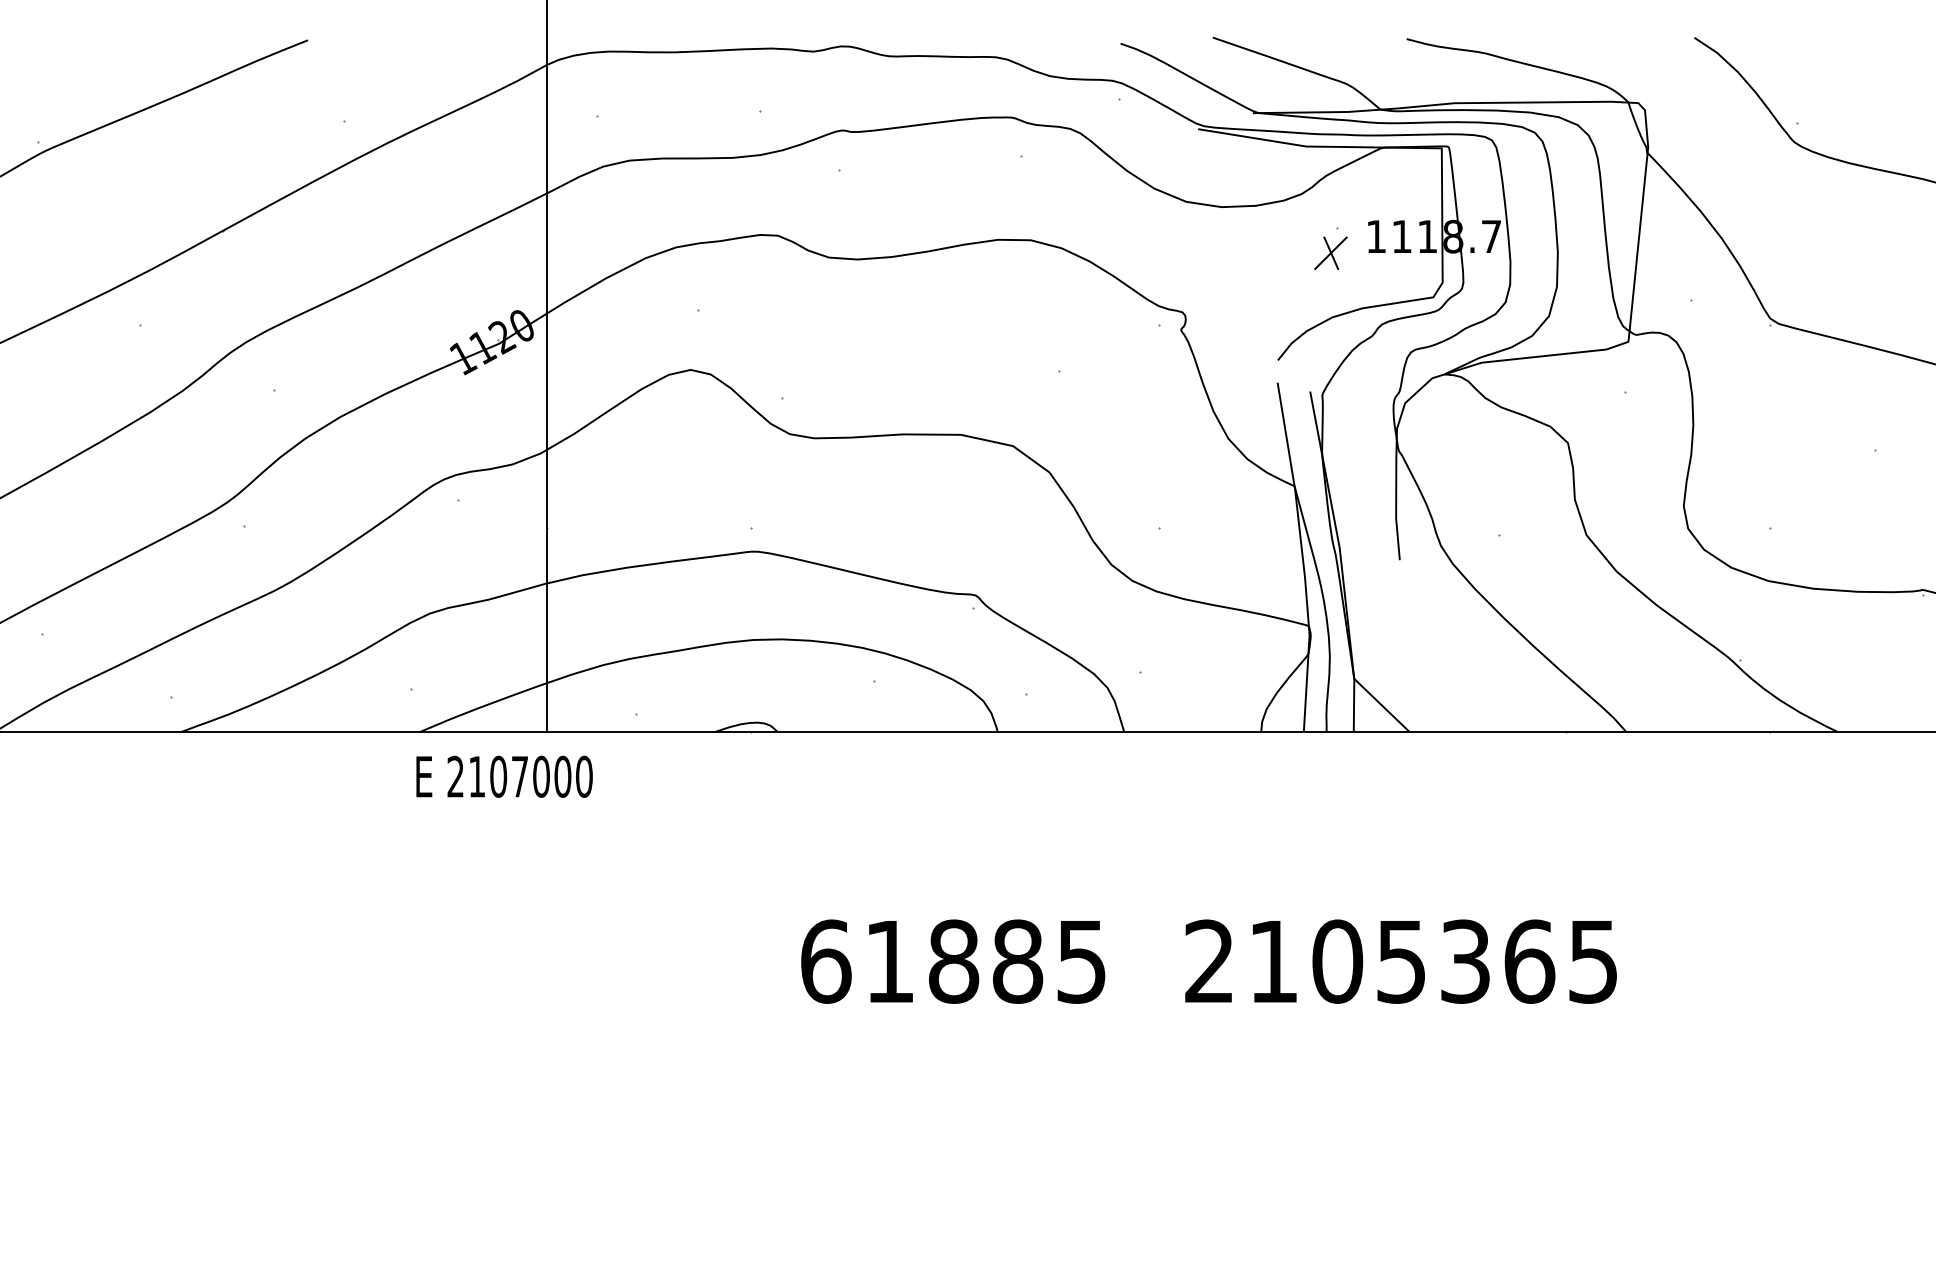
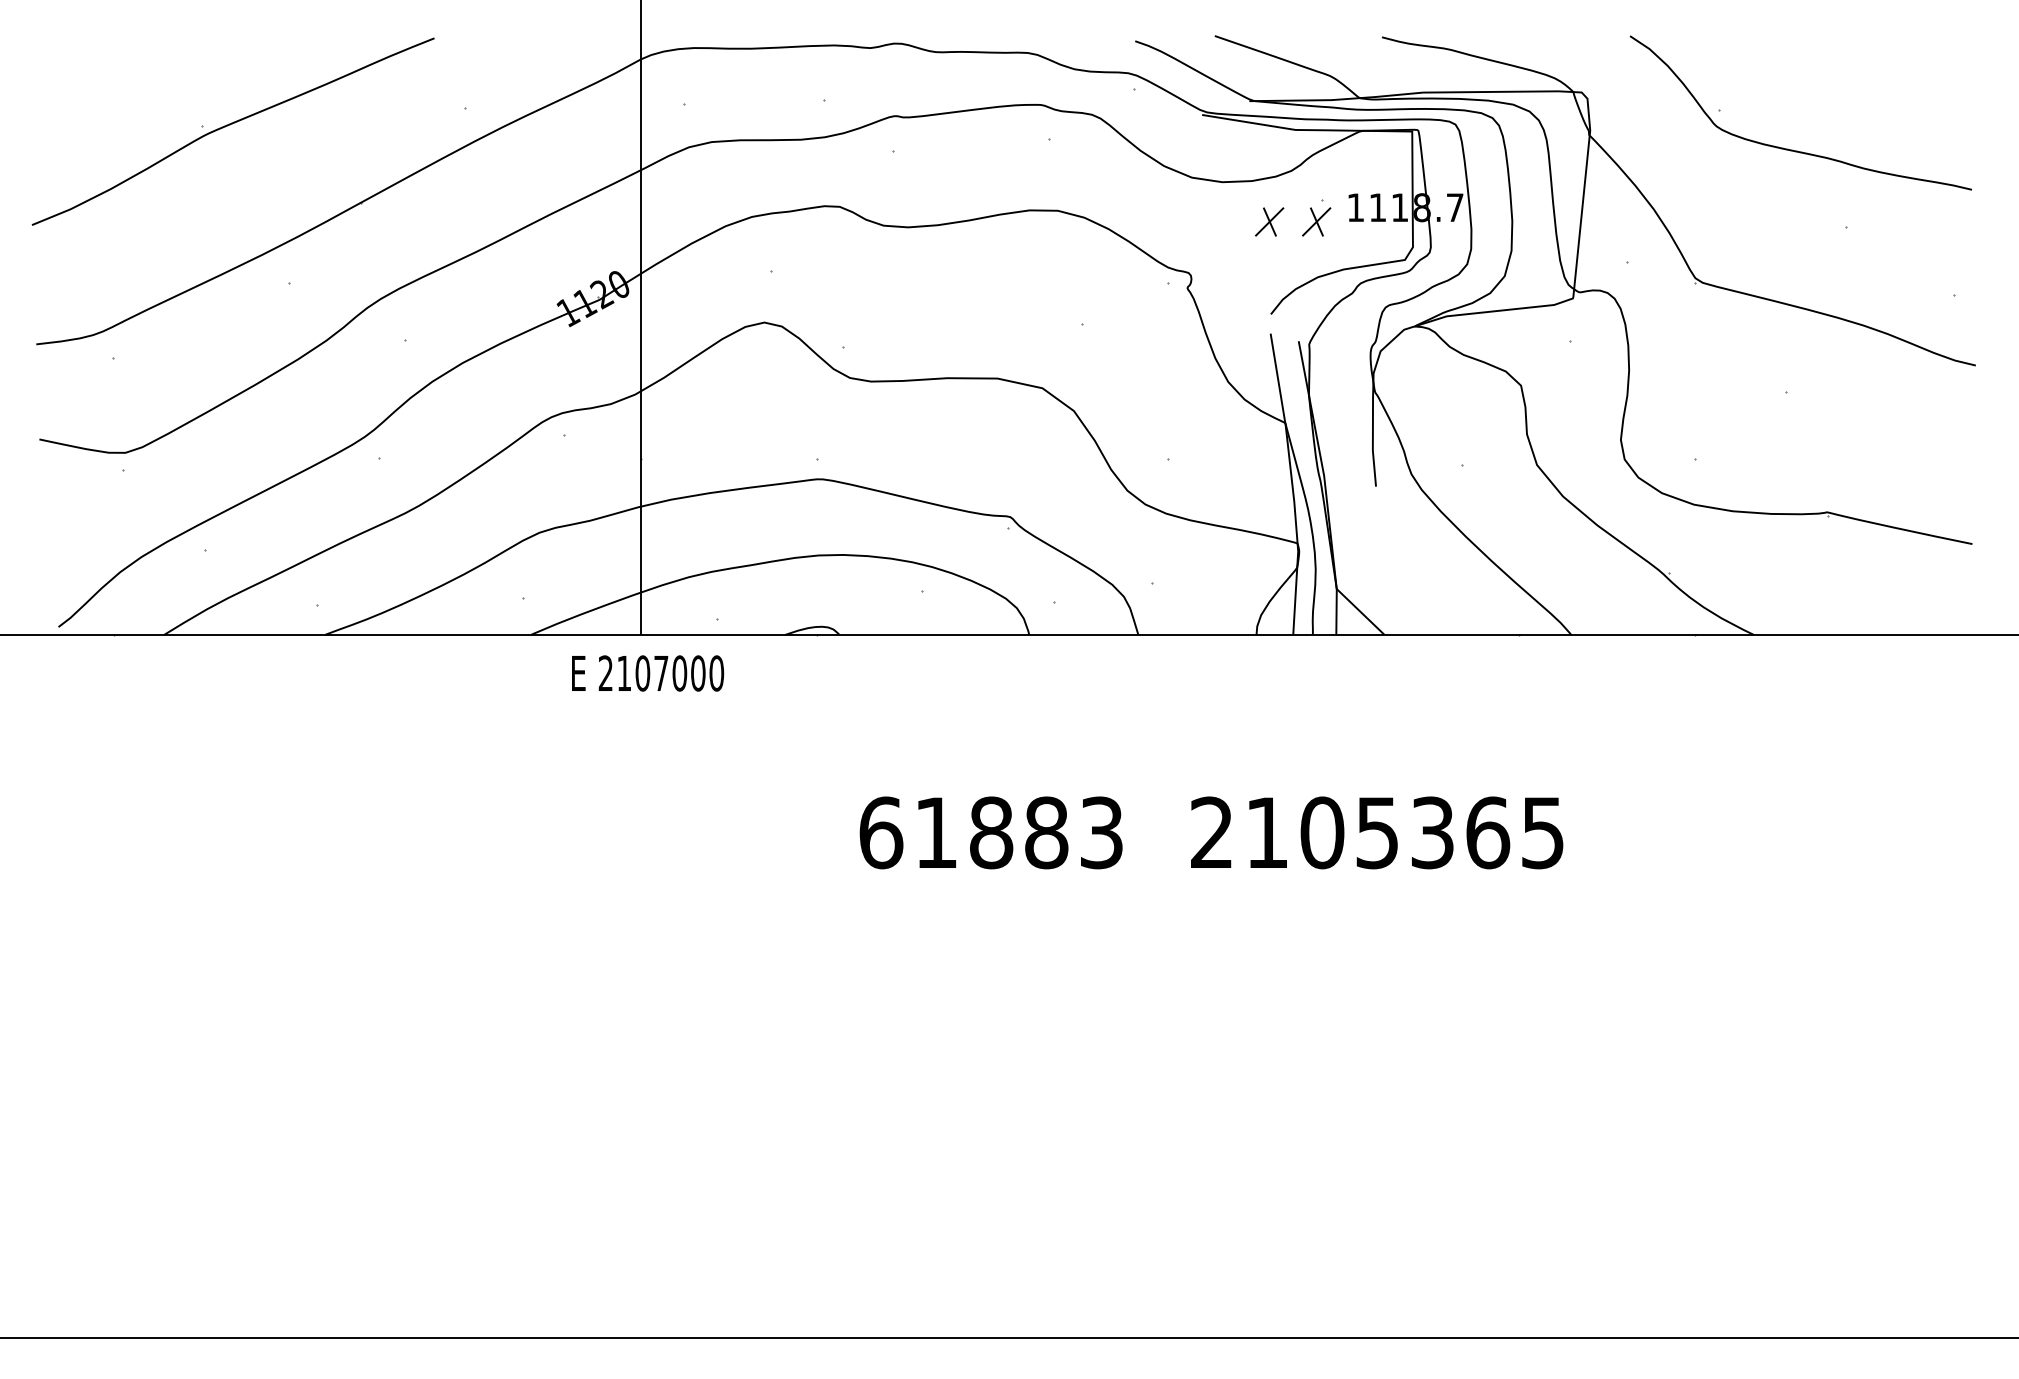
part: (1276, 252) -> (1269, 221), added
text: (505, 776) -> (648, 673), moved
text: (1081, 961) -> (1101, 832), 61885 -> 61883

